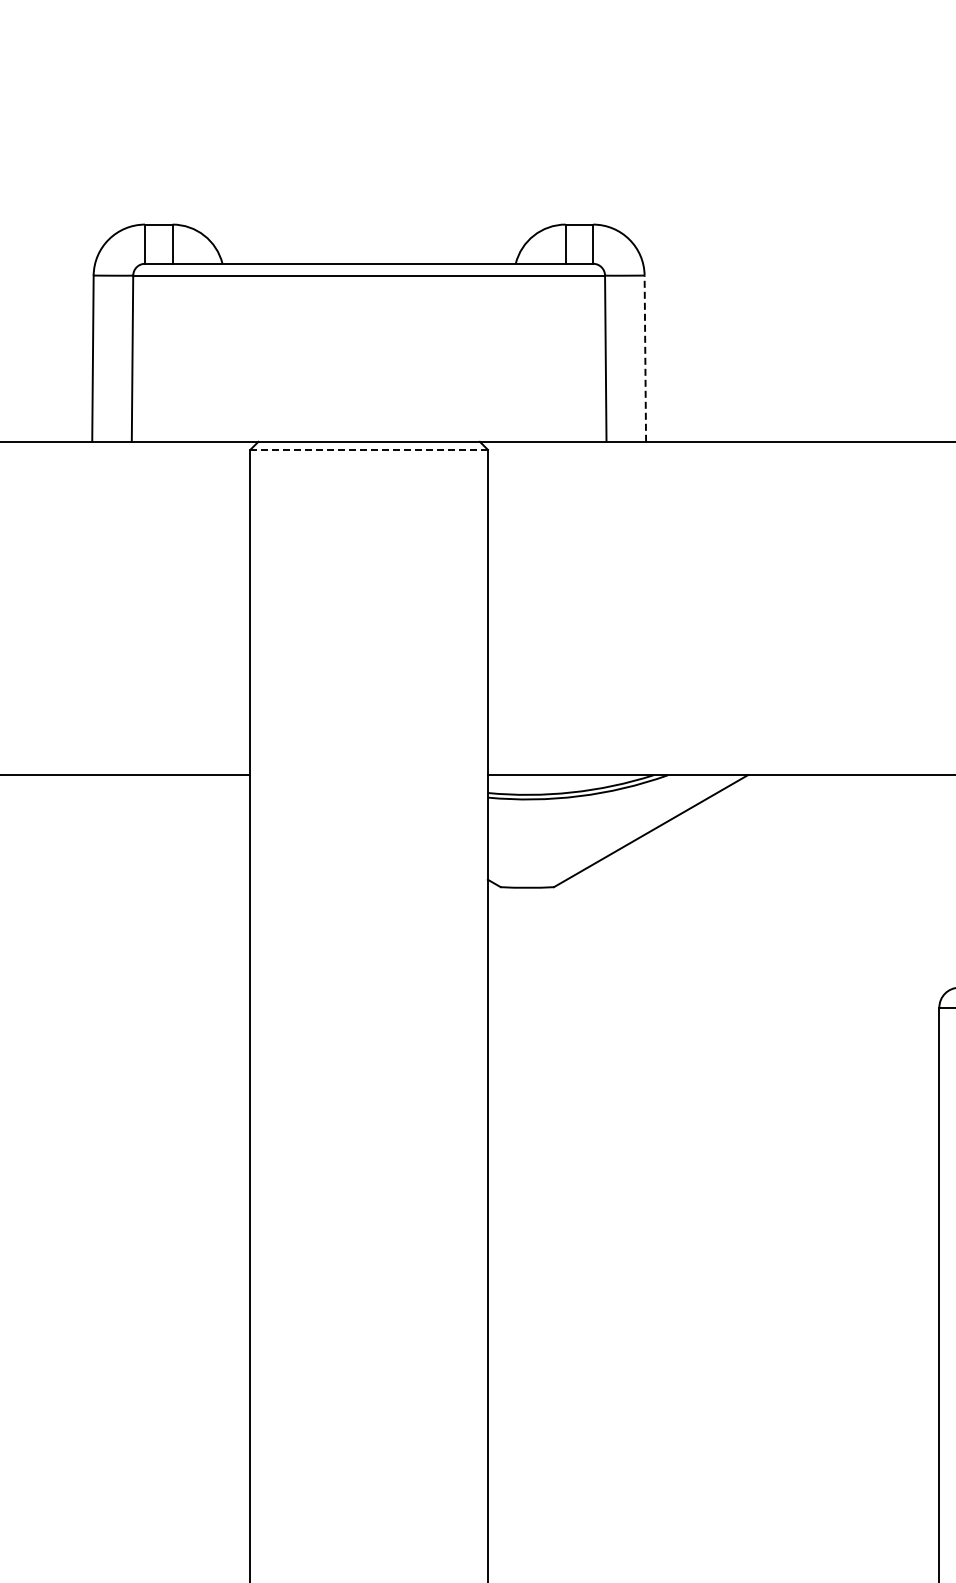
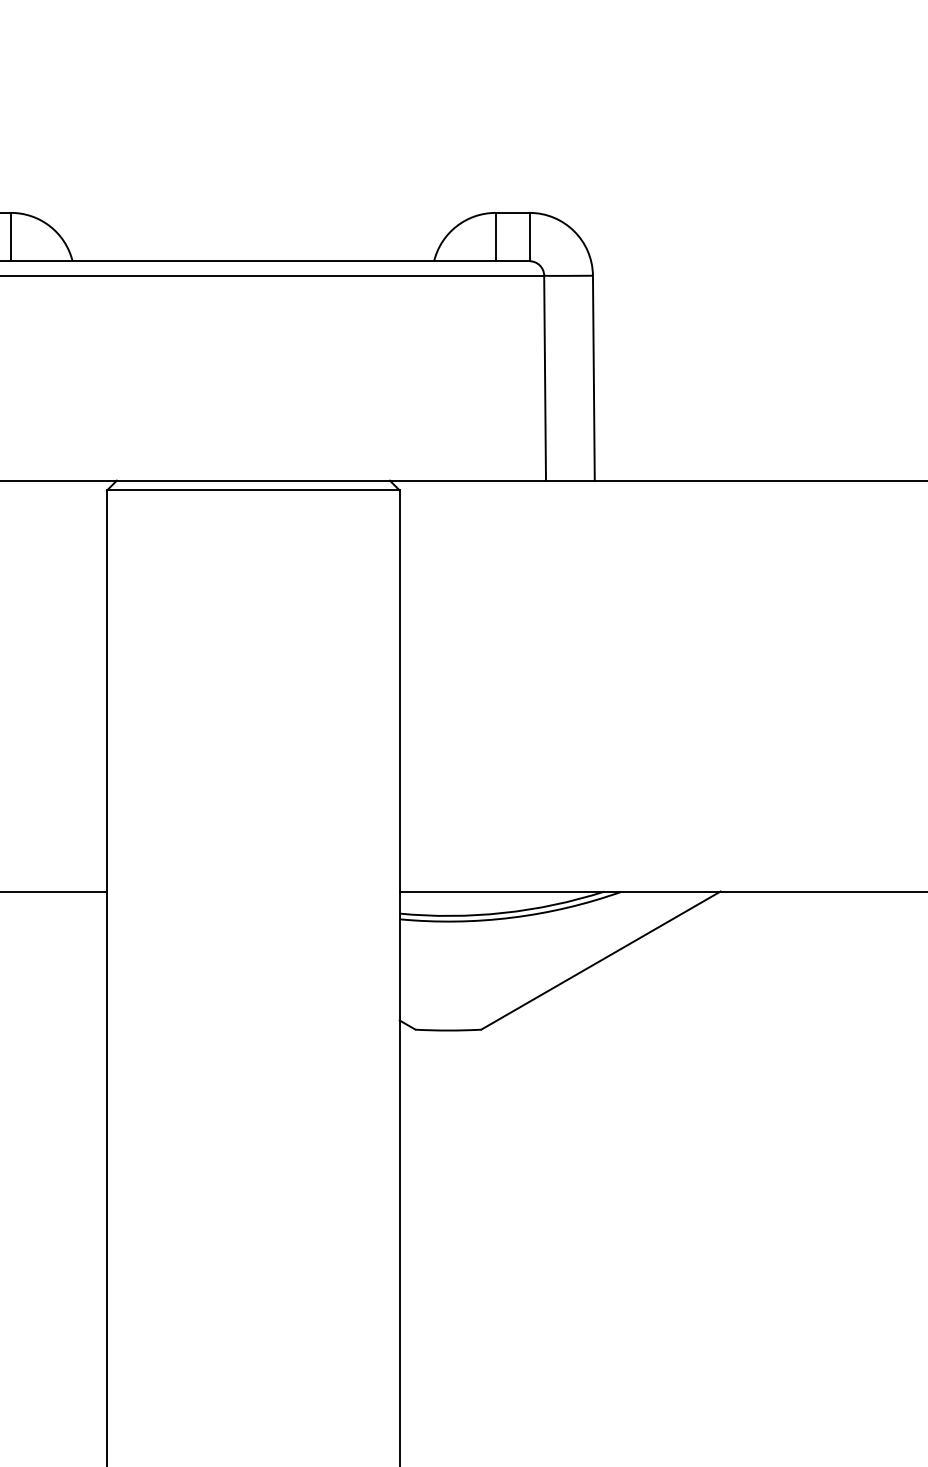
line: (645, 358) -> (594, 377), dashed -> solid
line: (369, 449) -> (253, 490), dashed -> solid

